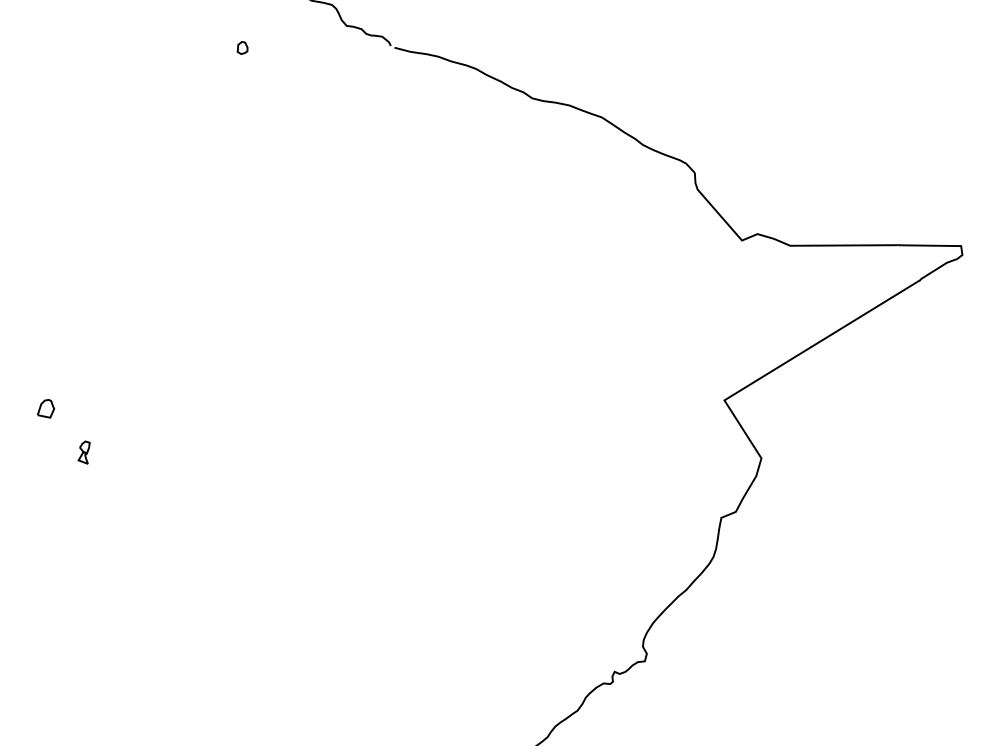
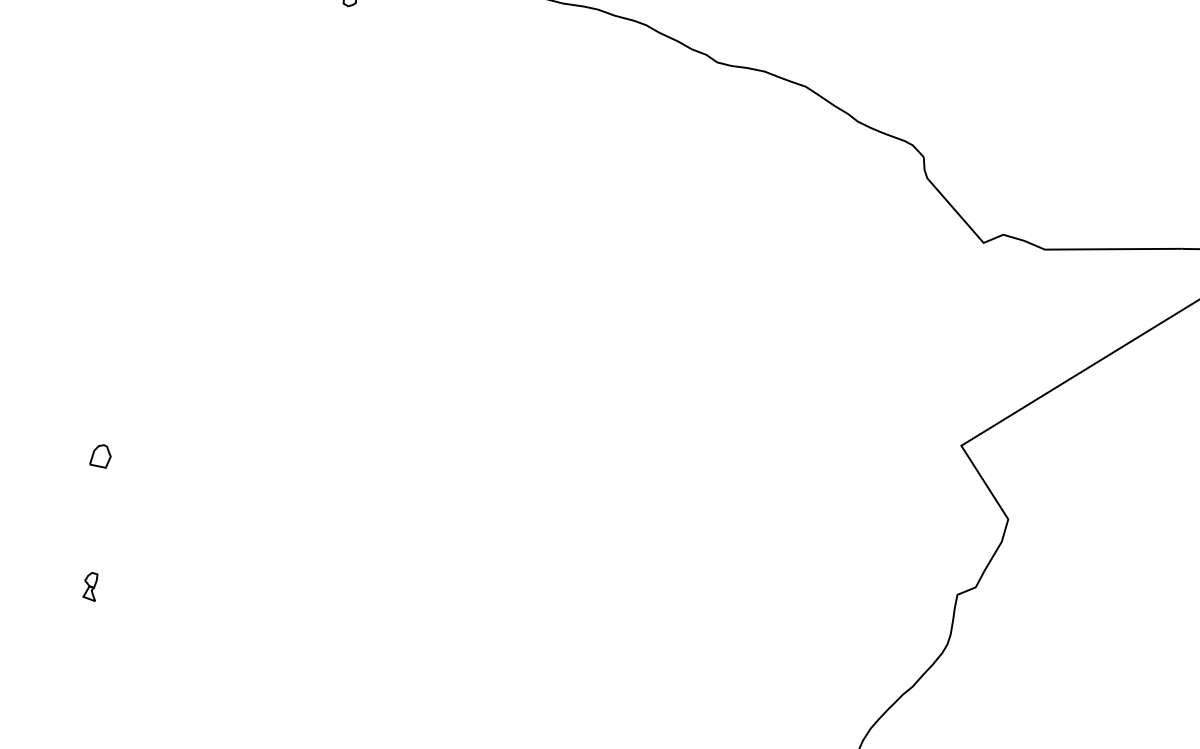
part: (83, 452) -> (89, 586), moved

